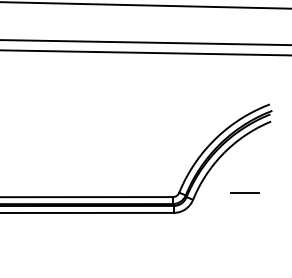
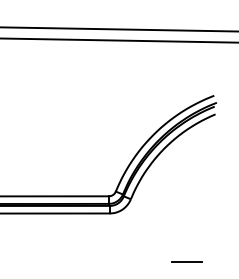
line: (244, 192) -> (186, 261), moved

